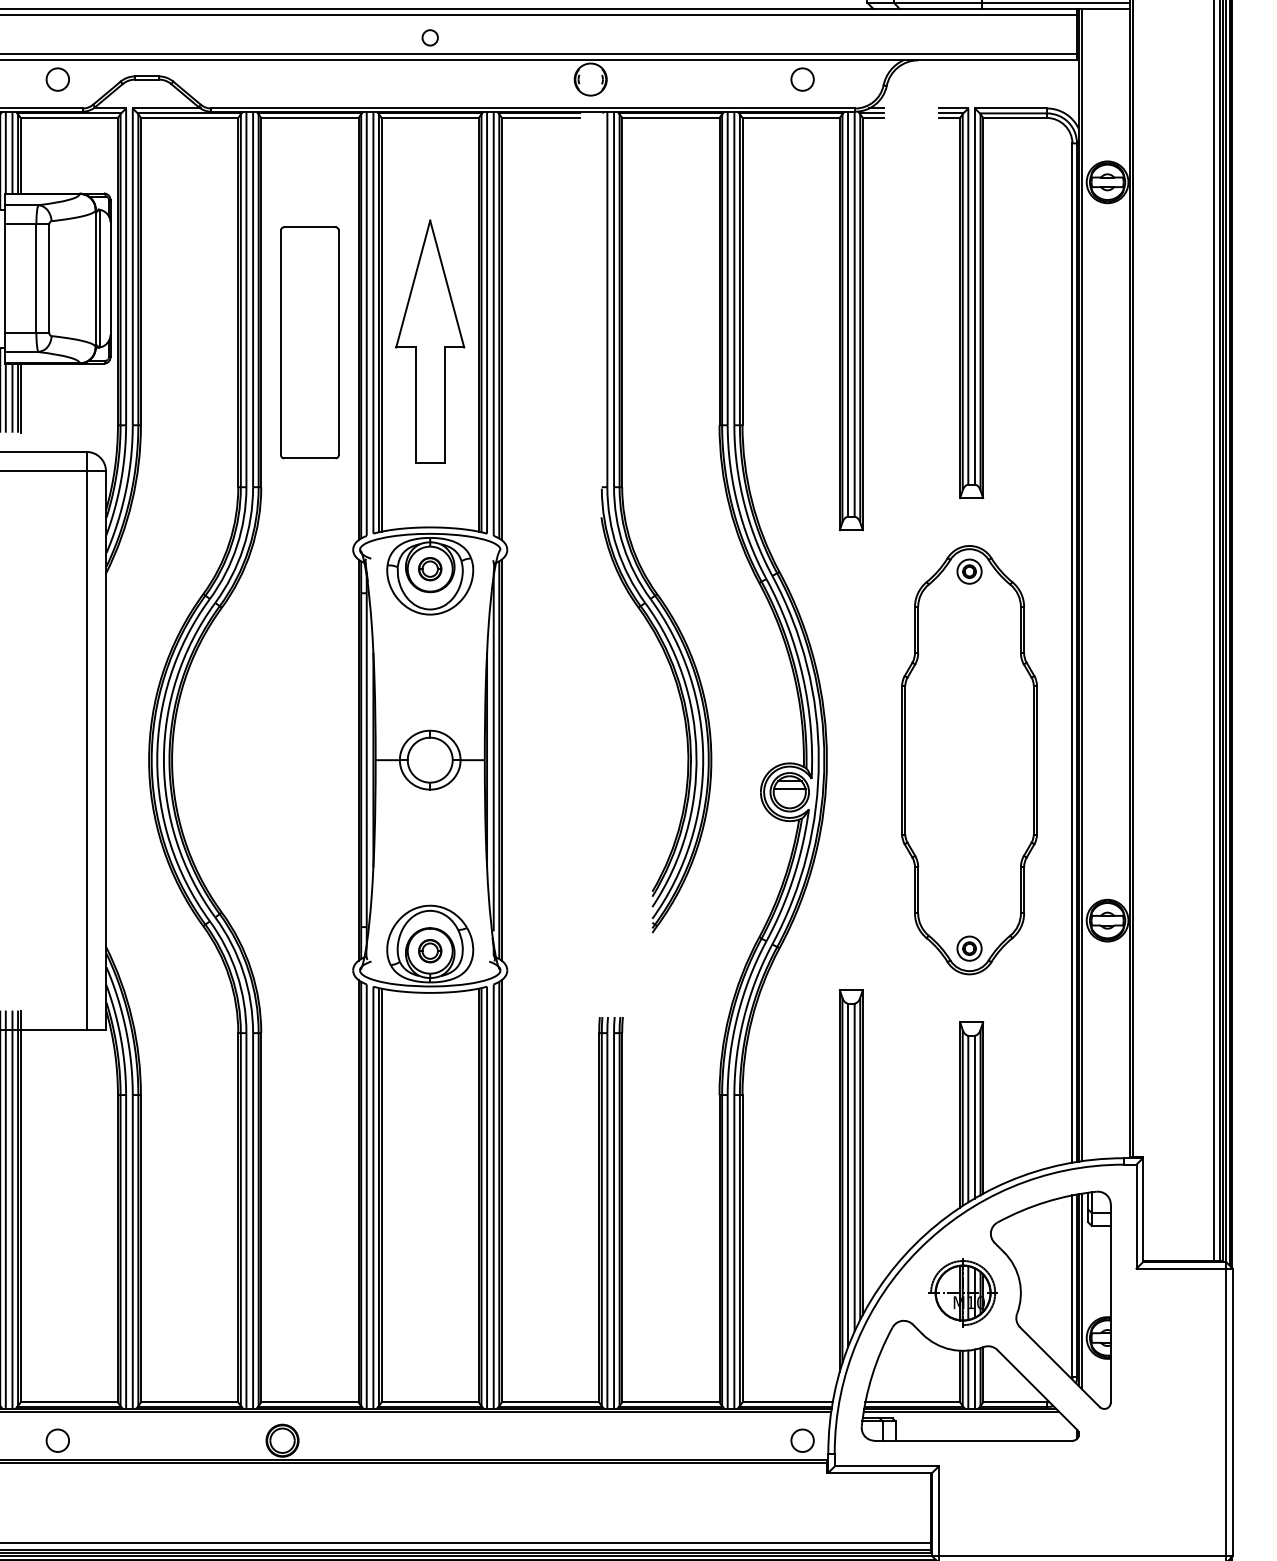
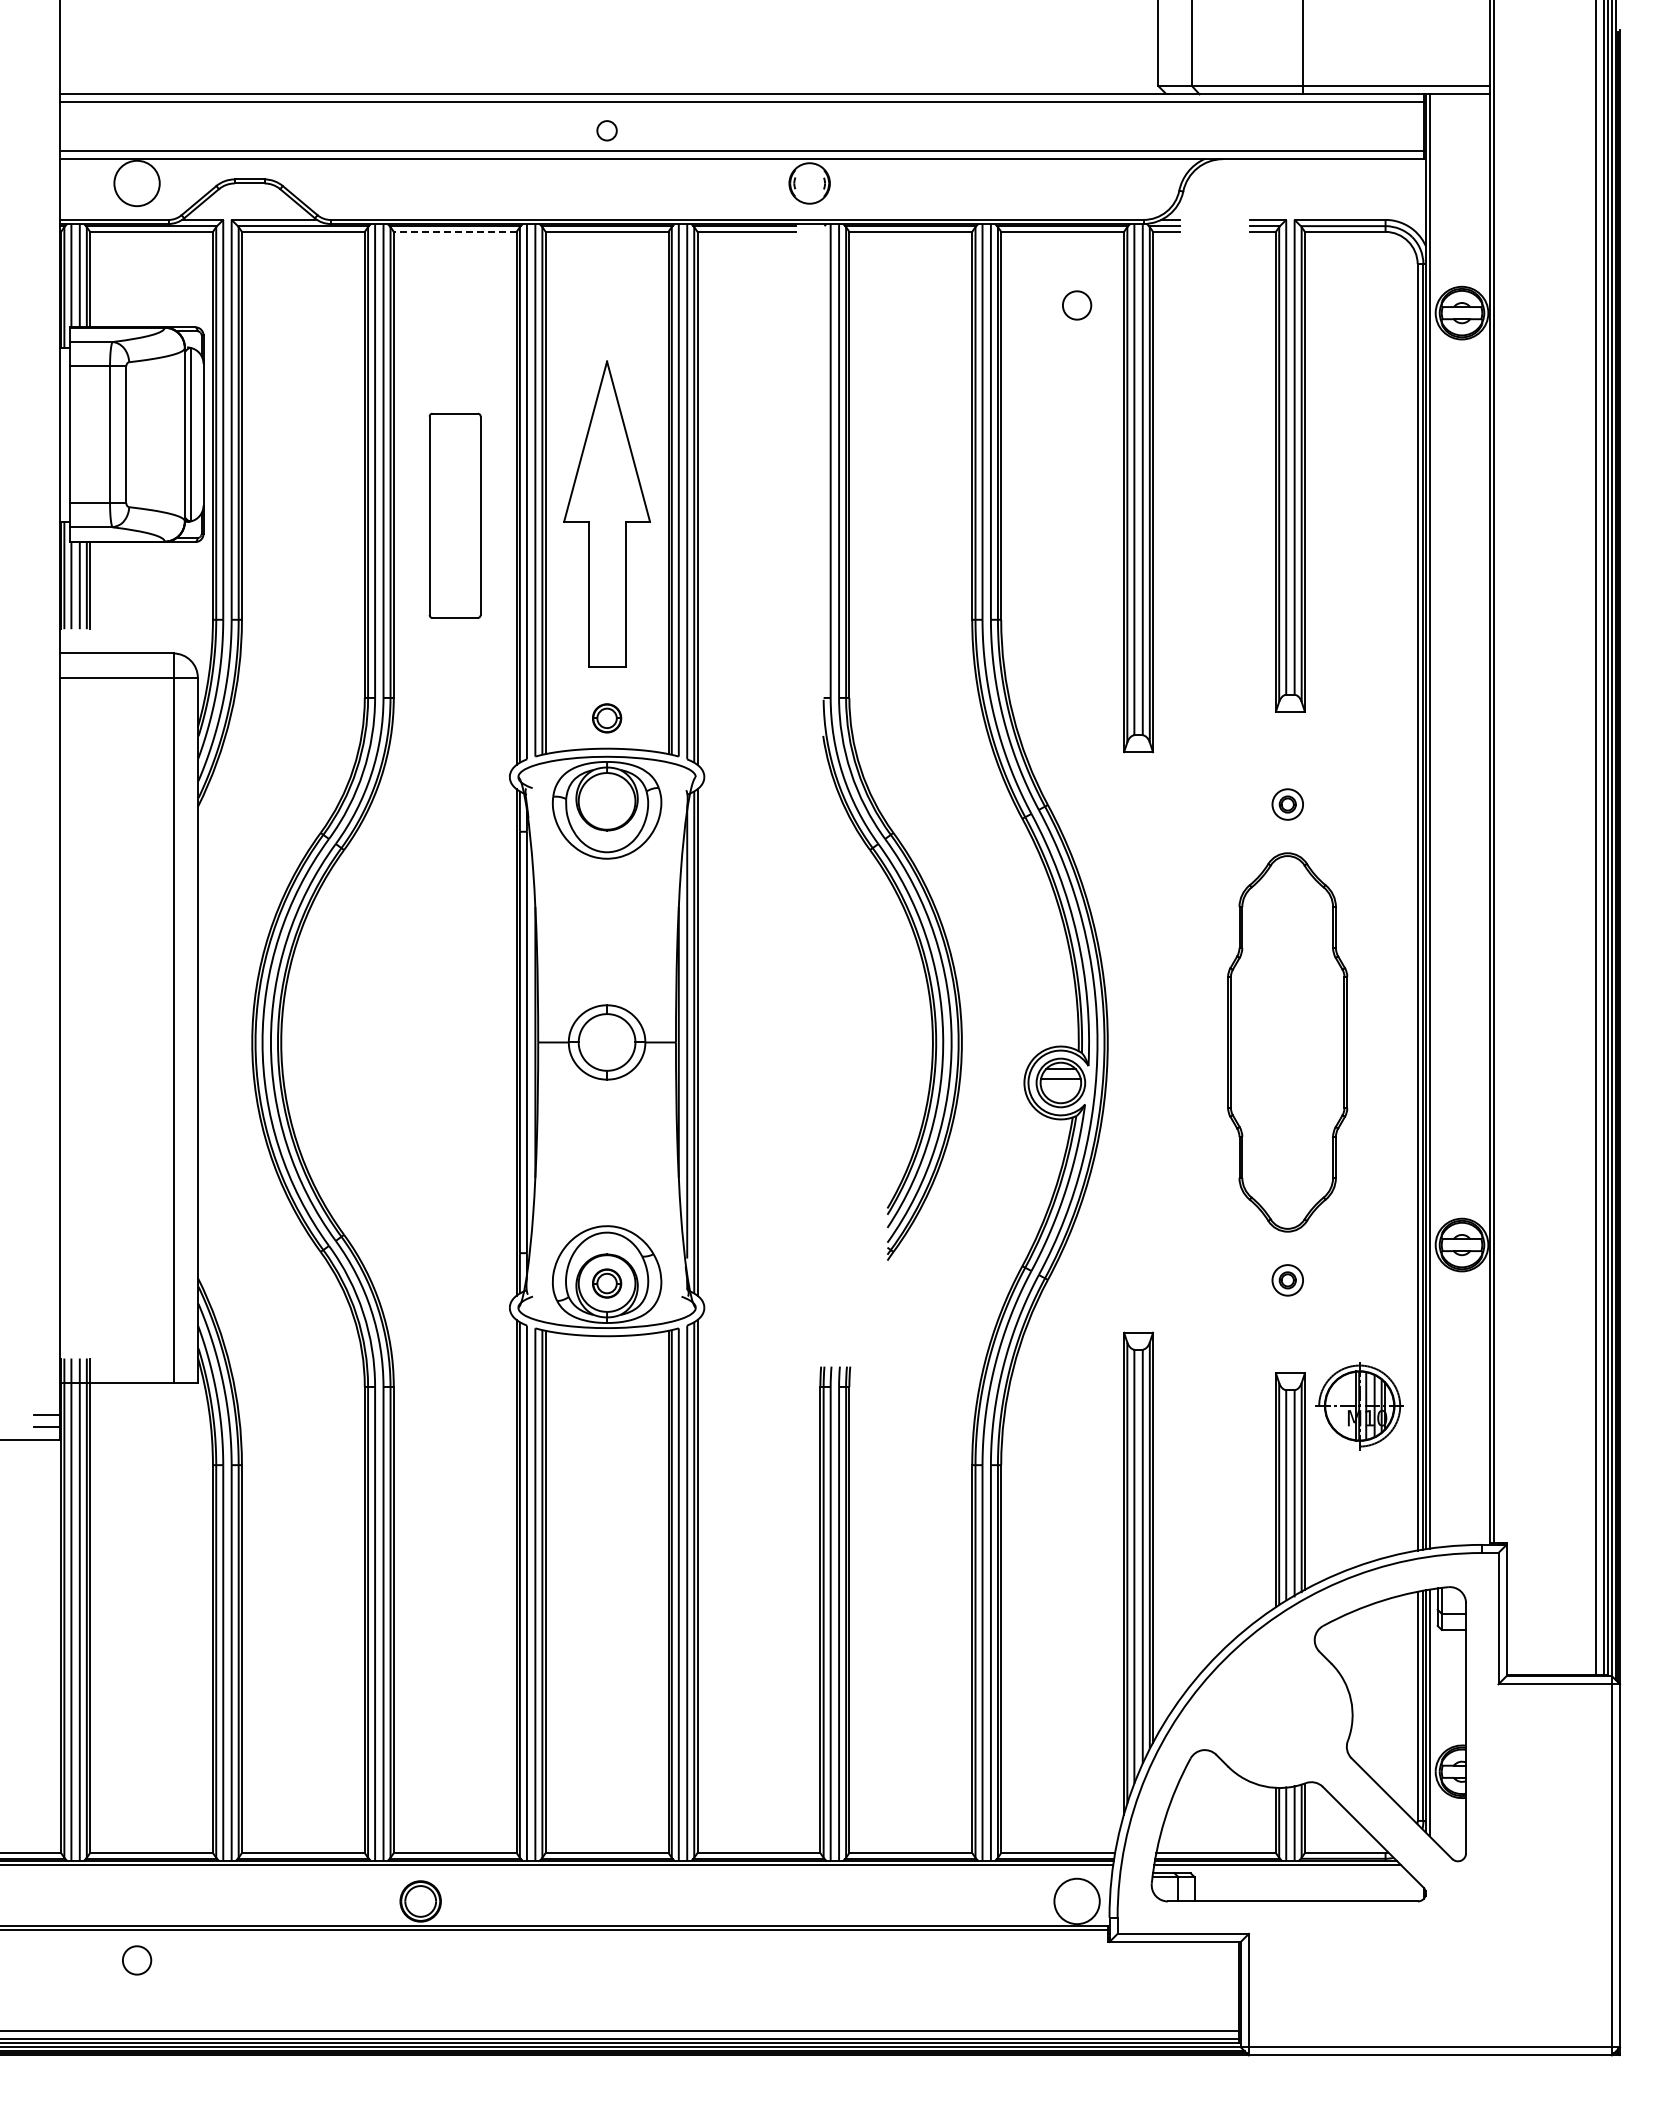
circle: (57, 79) -> (136, 183), size x1.6
circle: (802, 79) -> (1077, 305), moved
line: (309, 117) -> (454, 231), solid -> dashed
part: (309, 342) -> (454, 515), size x0.7
part: (430, 569) -> (607, 718), moved
part: (969, 760) -> (1287, 1042), size x0.7
part: (962, 1293) -> (1359, 1406), moved
circle: (58, 1440) -> (137, 1960), moved
circle: (802, 1440) -> (1076, 1901), size x1.6

